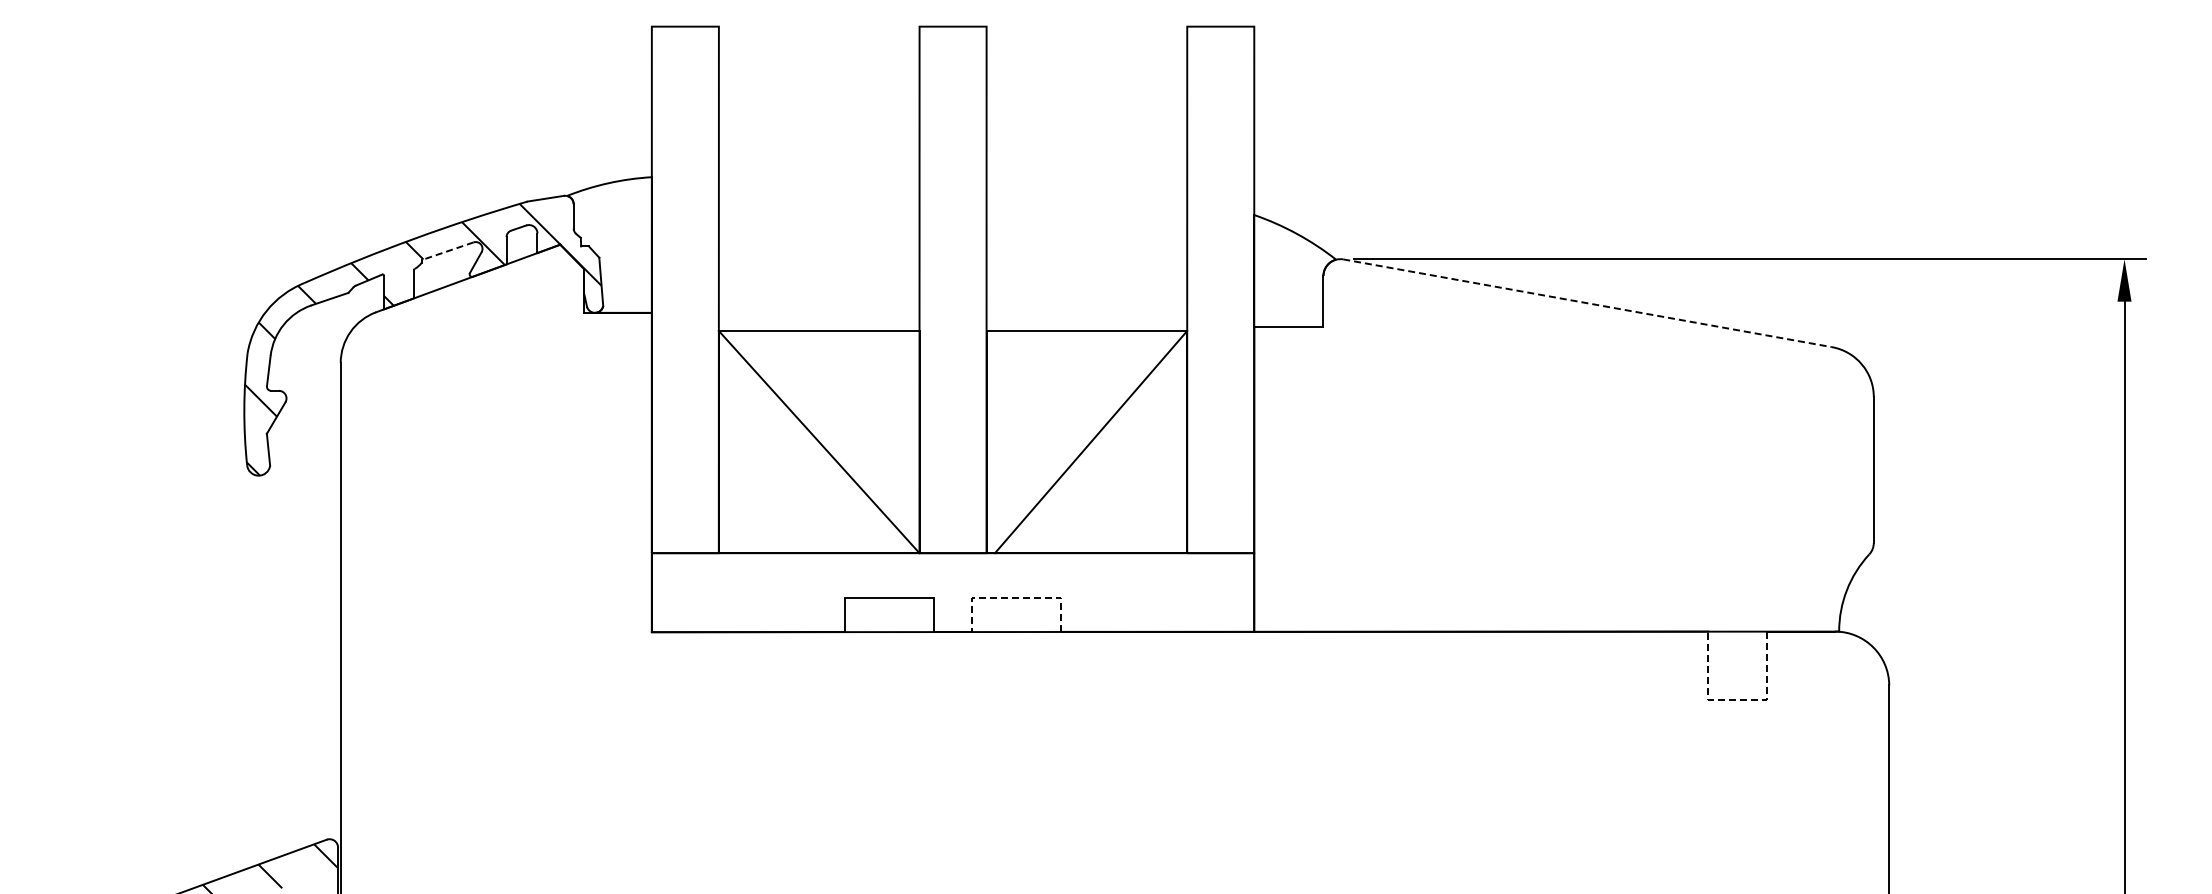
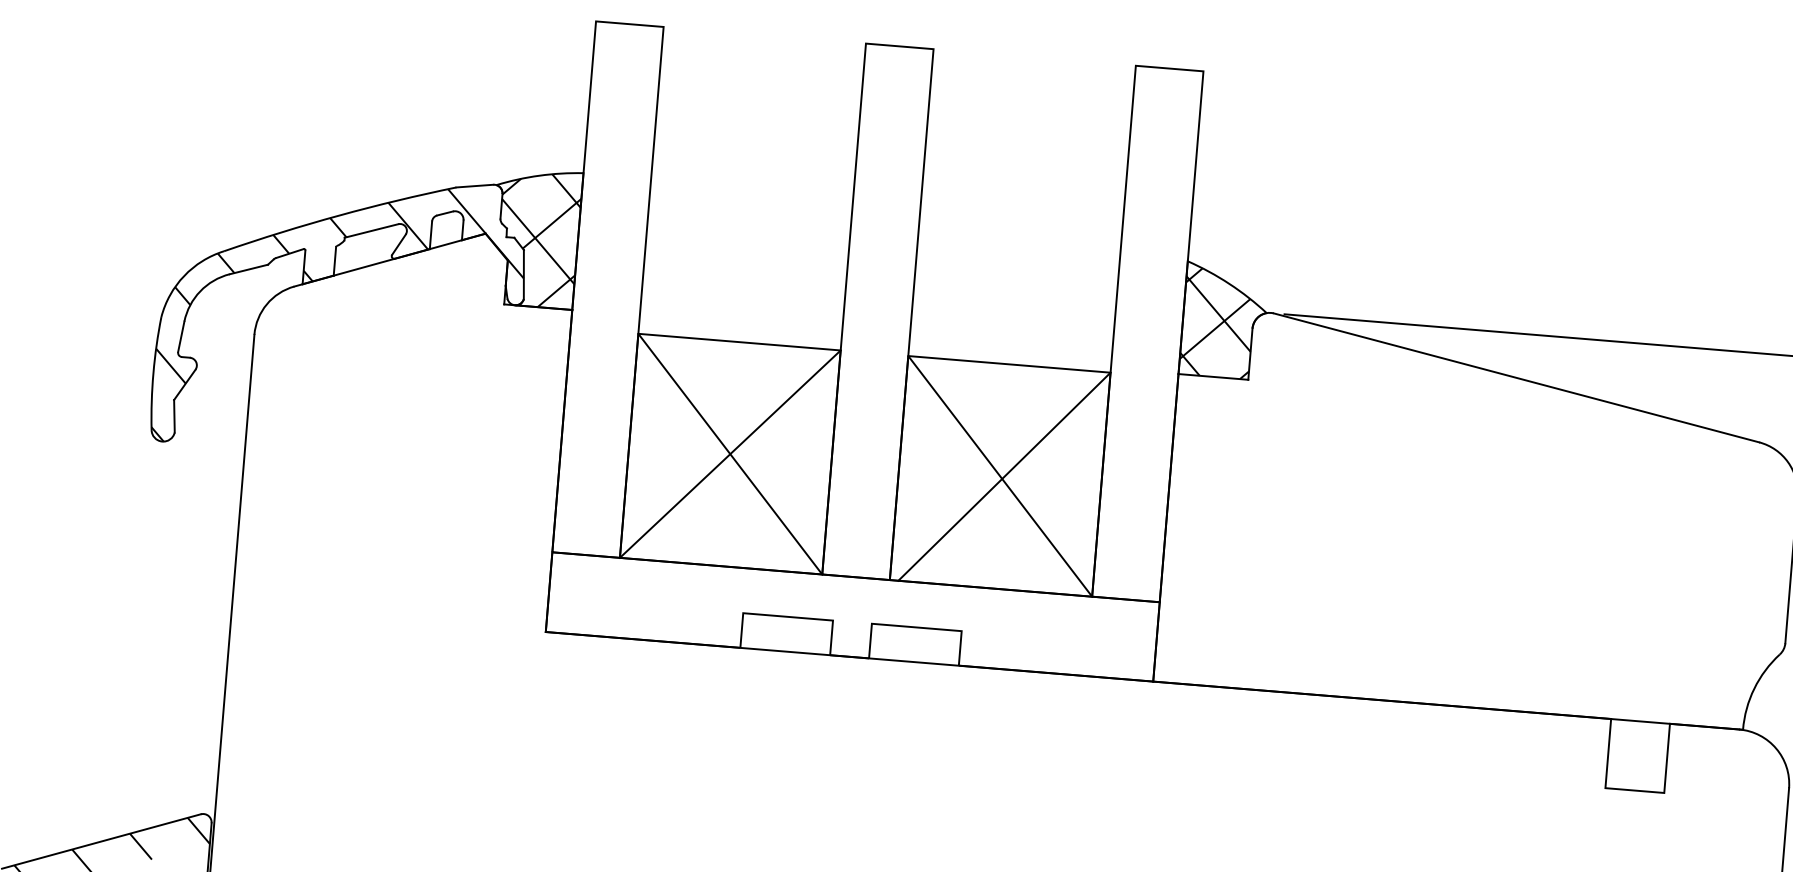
hatch: (612, 246) -> (538, 239), added
line: (447, 251) -> (371, 231), dashed -> solid
hatch: (1288, 273) -> (1217, 323), added
line: (1588, 303) -> (1517, 378), dashed -> solid
line: (818, 441) -> (729, 453), added
line: (1086, 442) -> (999, 476), added
line: (1016, 597) -> (916, 627), dashed -> solid
line: (1737, 700) -> (1634, 790), dashed -> solid

